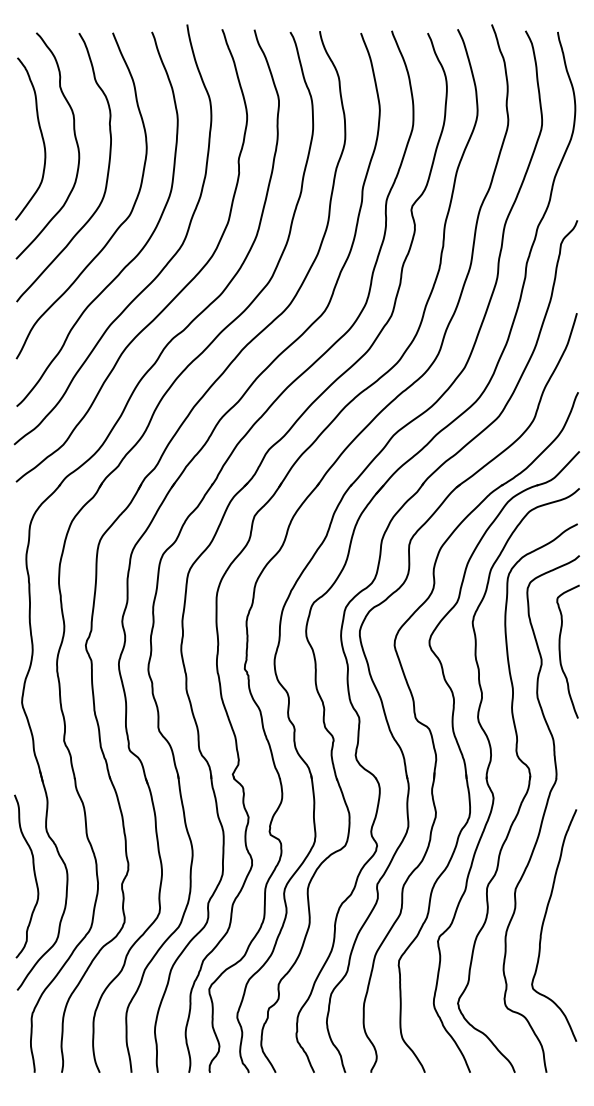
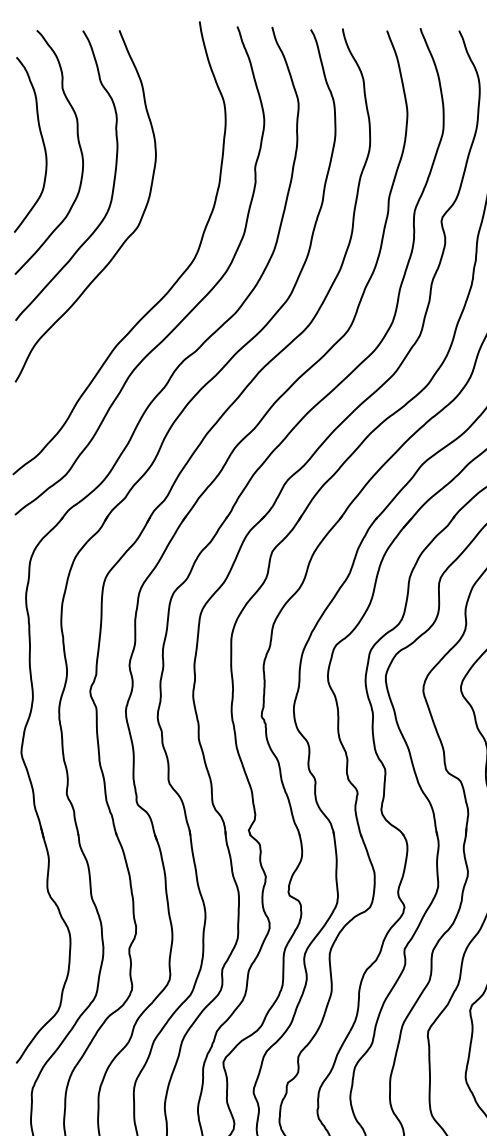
curve: (140, 249) -> (149, 264), removed
curve: (33, 873) -> (33, 937), removed

